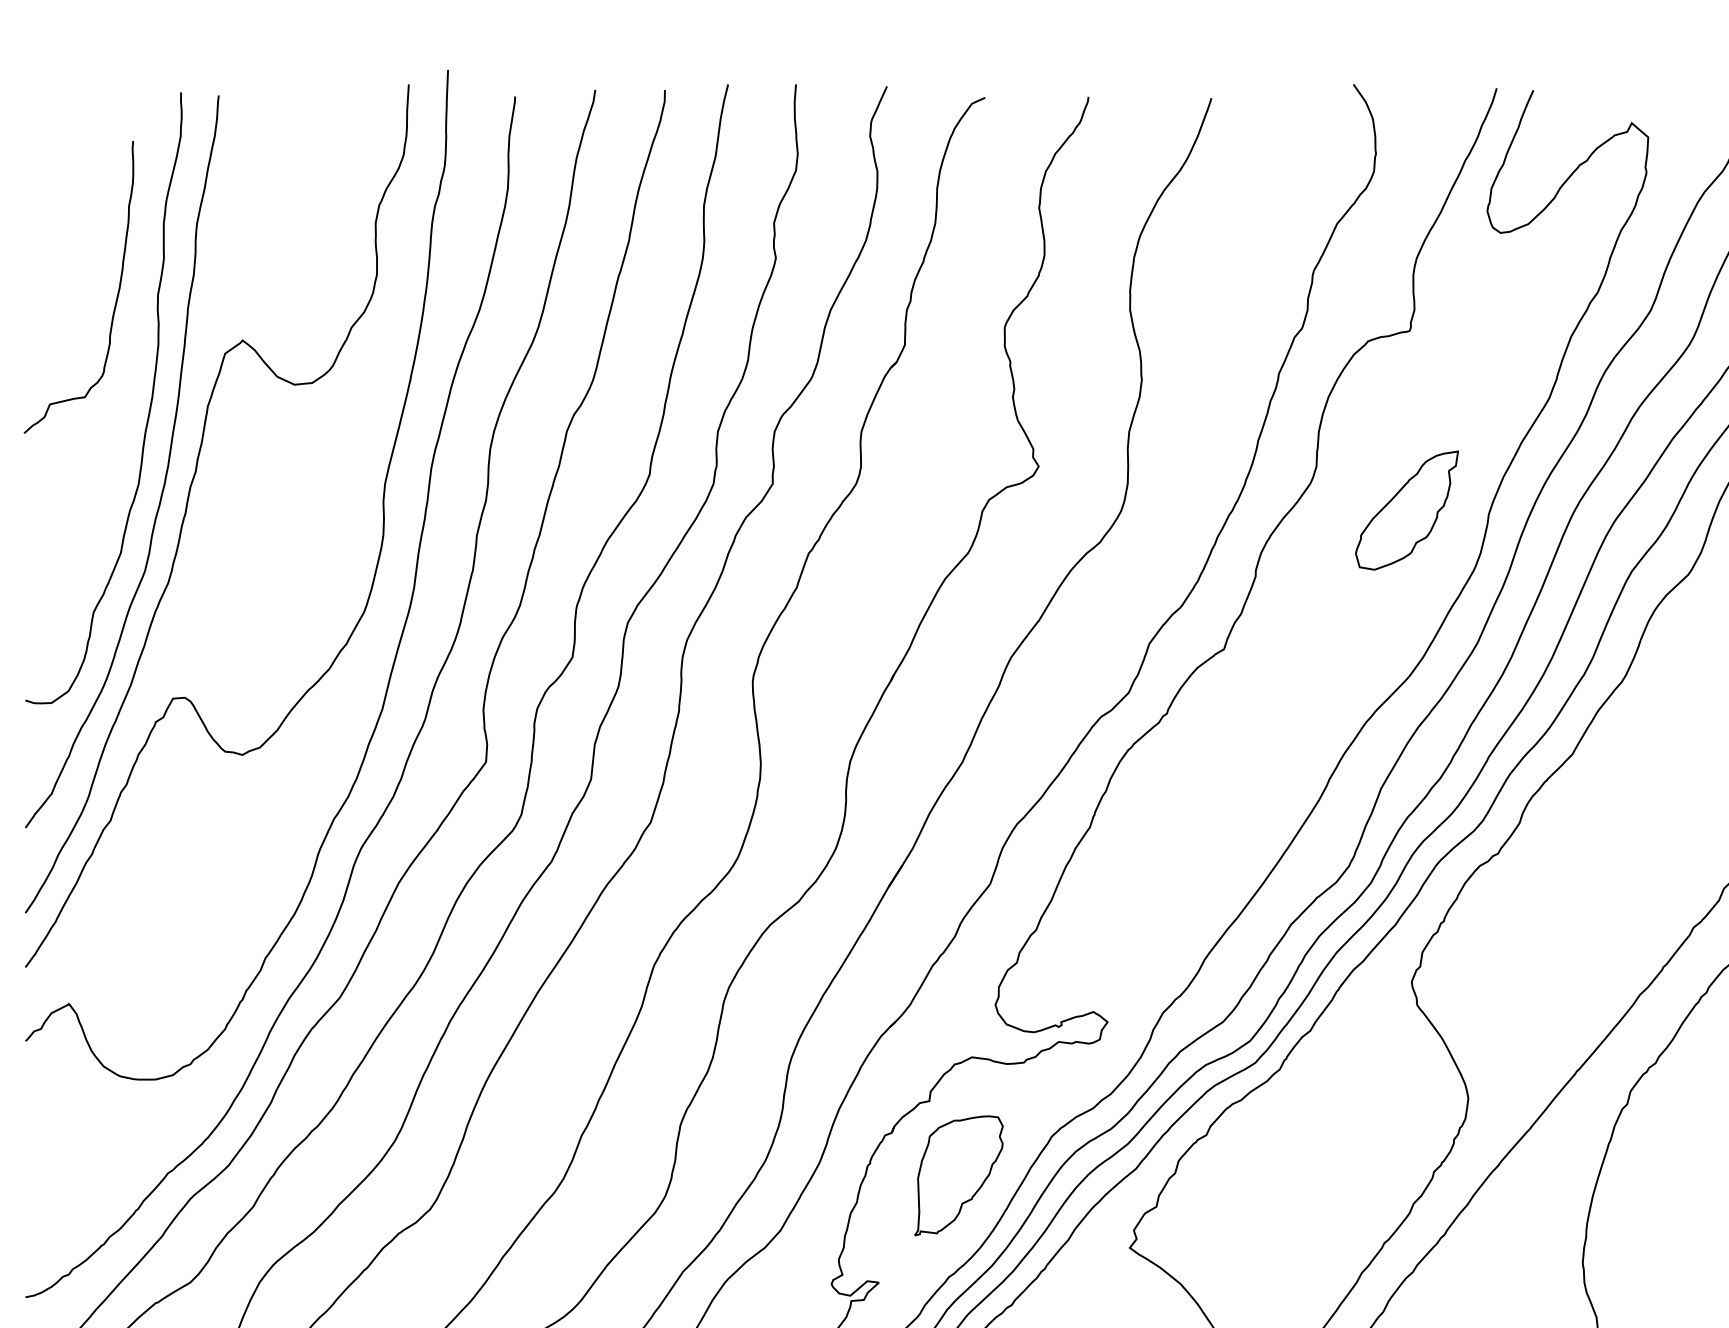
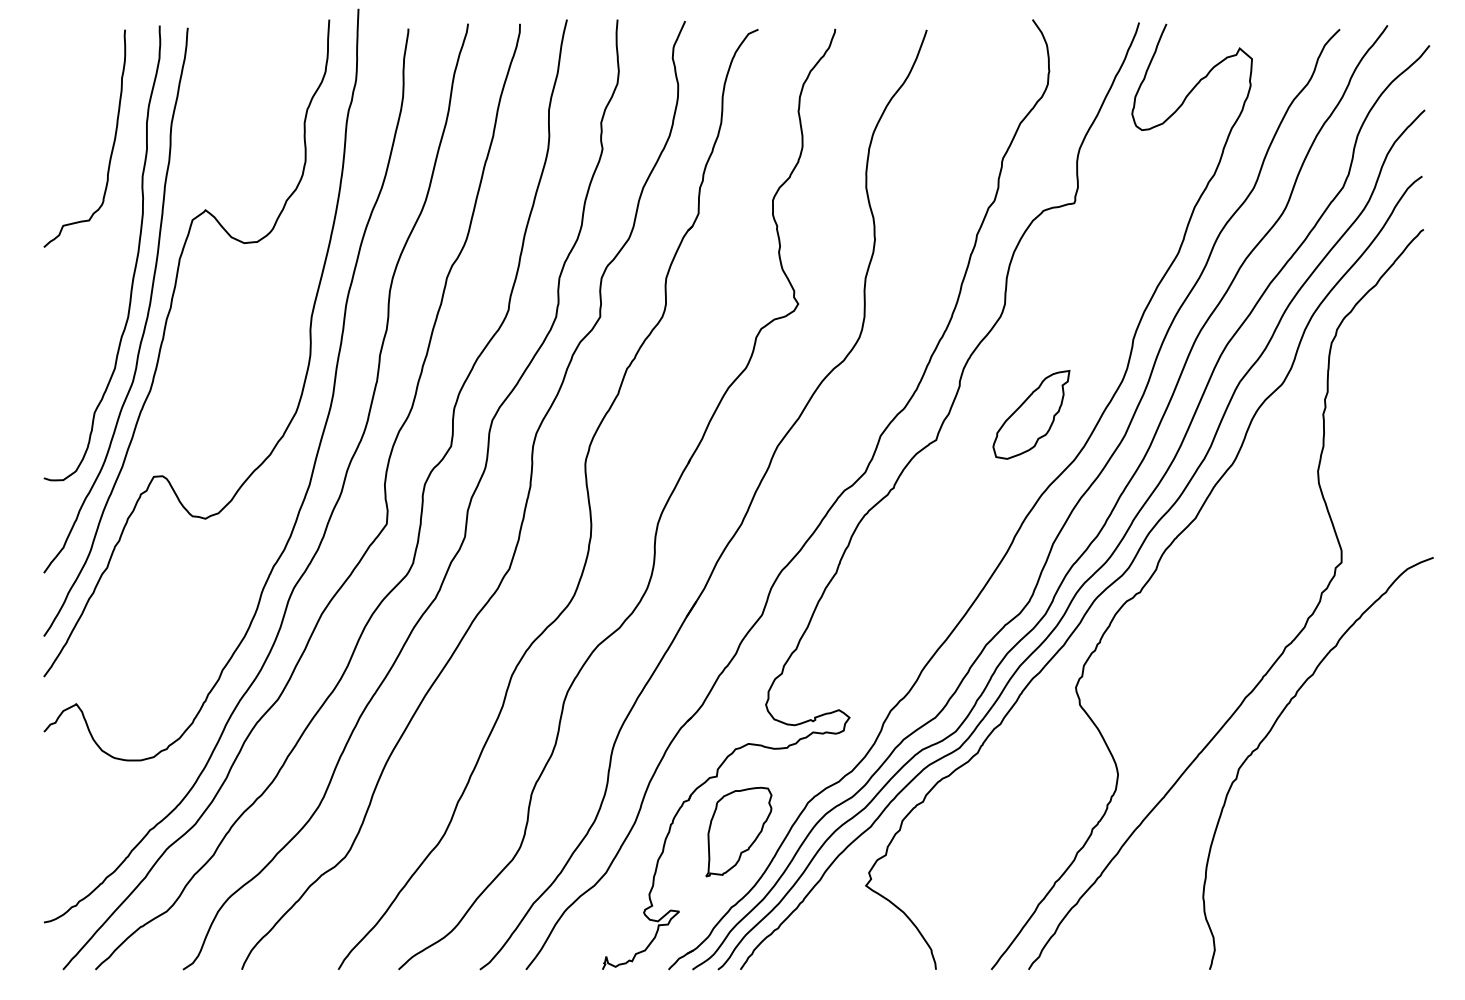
curve: (116, 295) -> (112, 144), moved
part: (1407, 510) -> (1031, 414), moved

